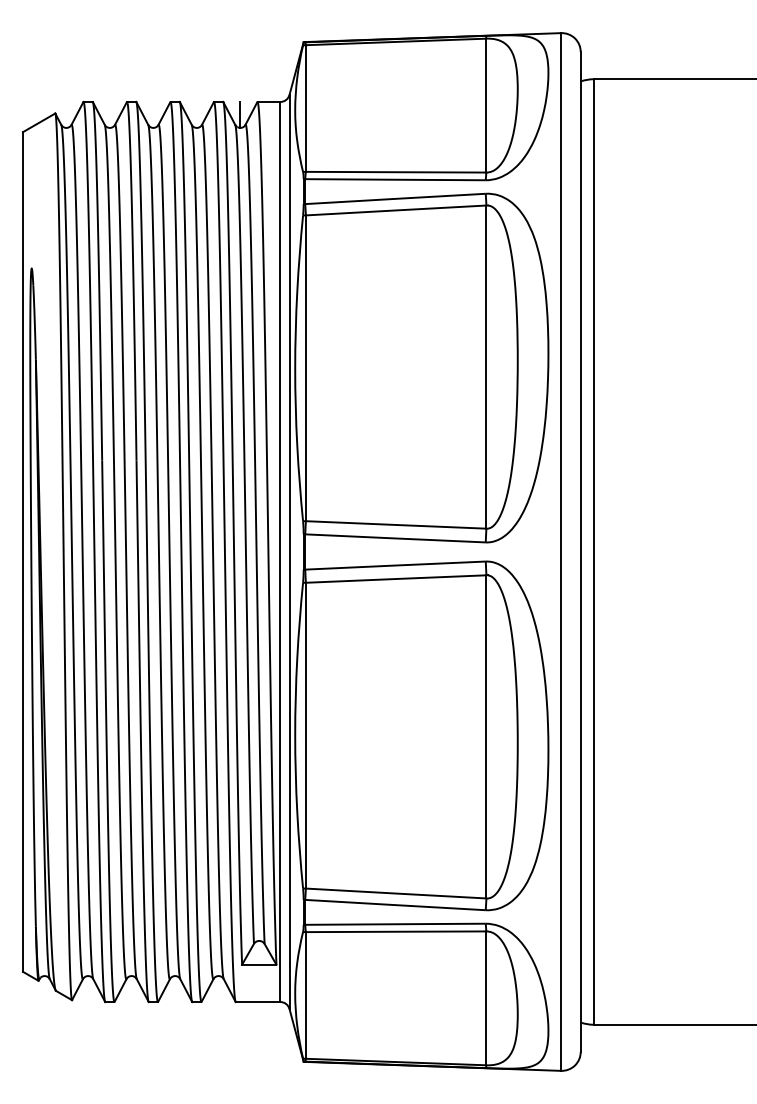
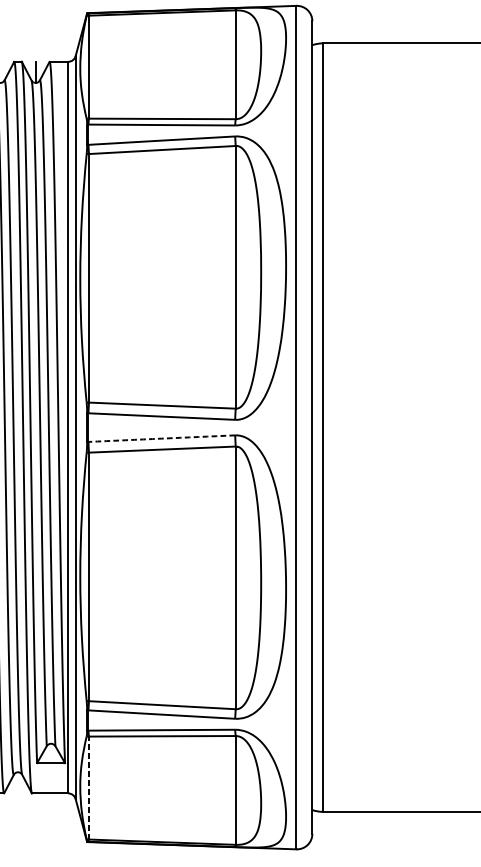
arc: (395, 565) -> (161, 438), solid -> dashed
line: (305, 994) -> (88, 787), solid -> dashed

